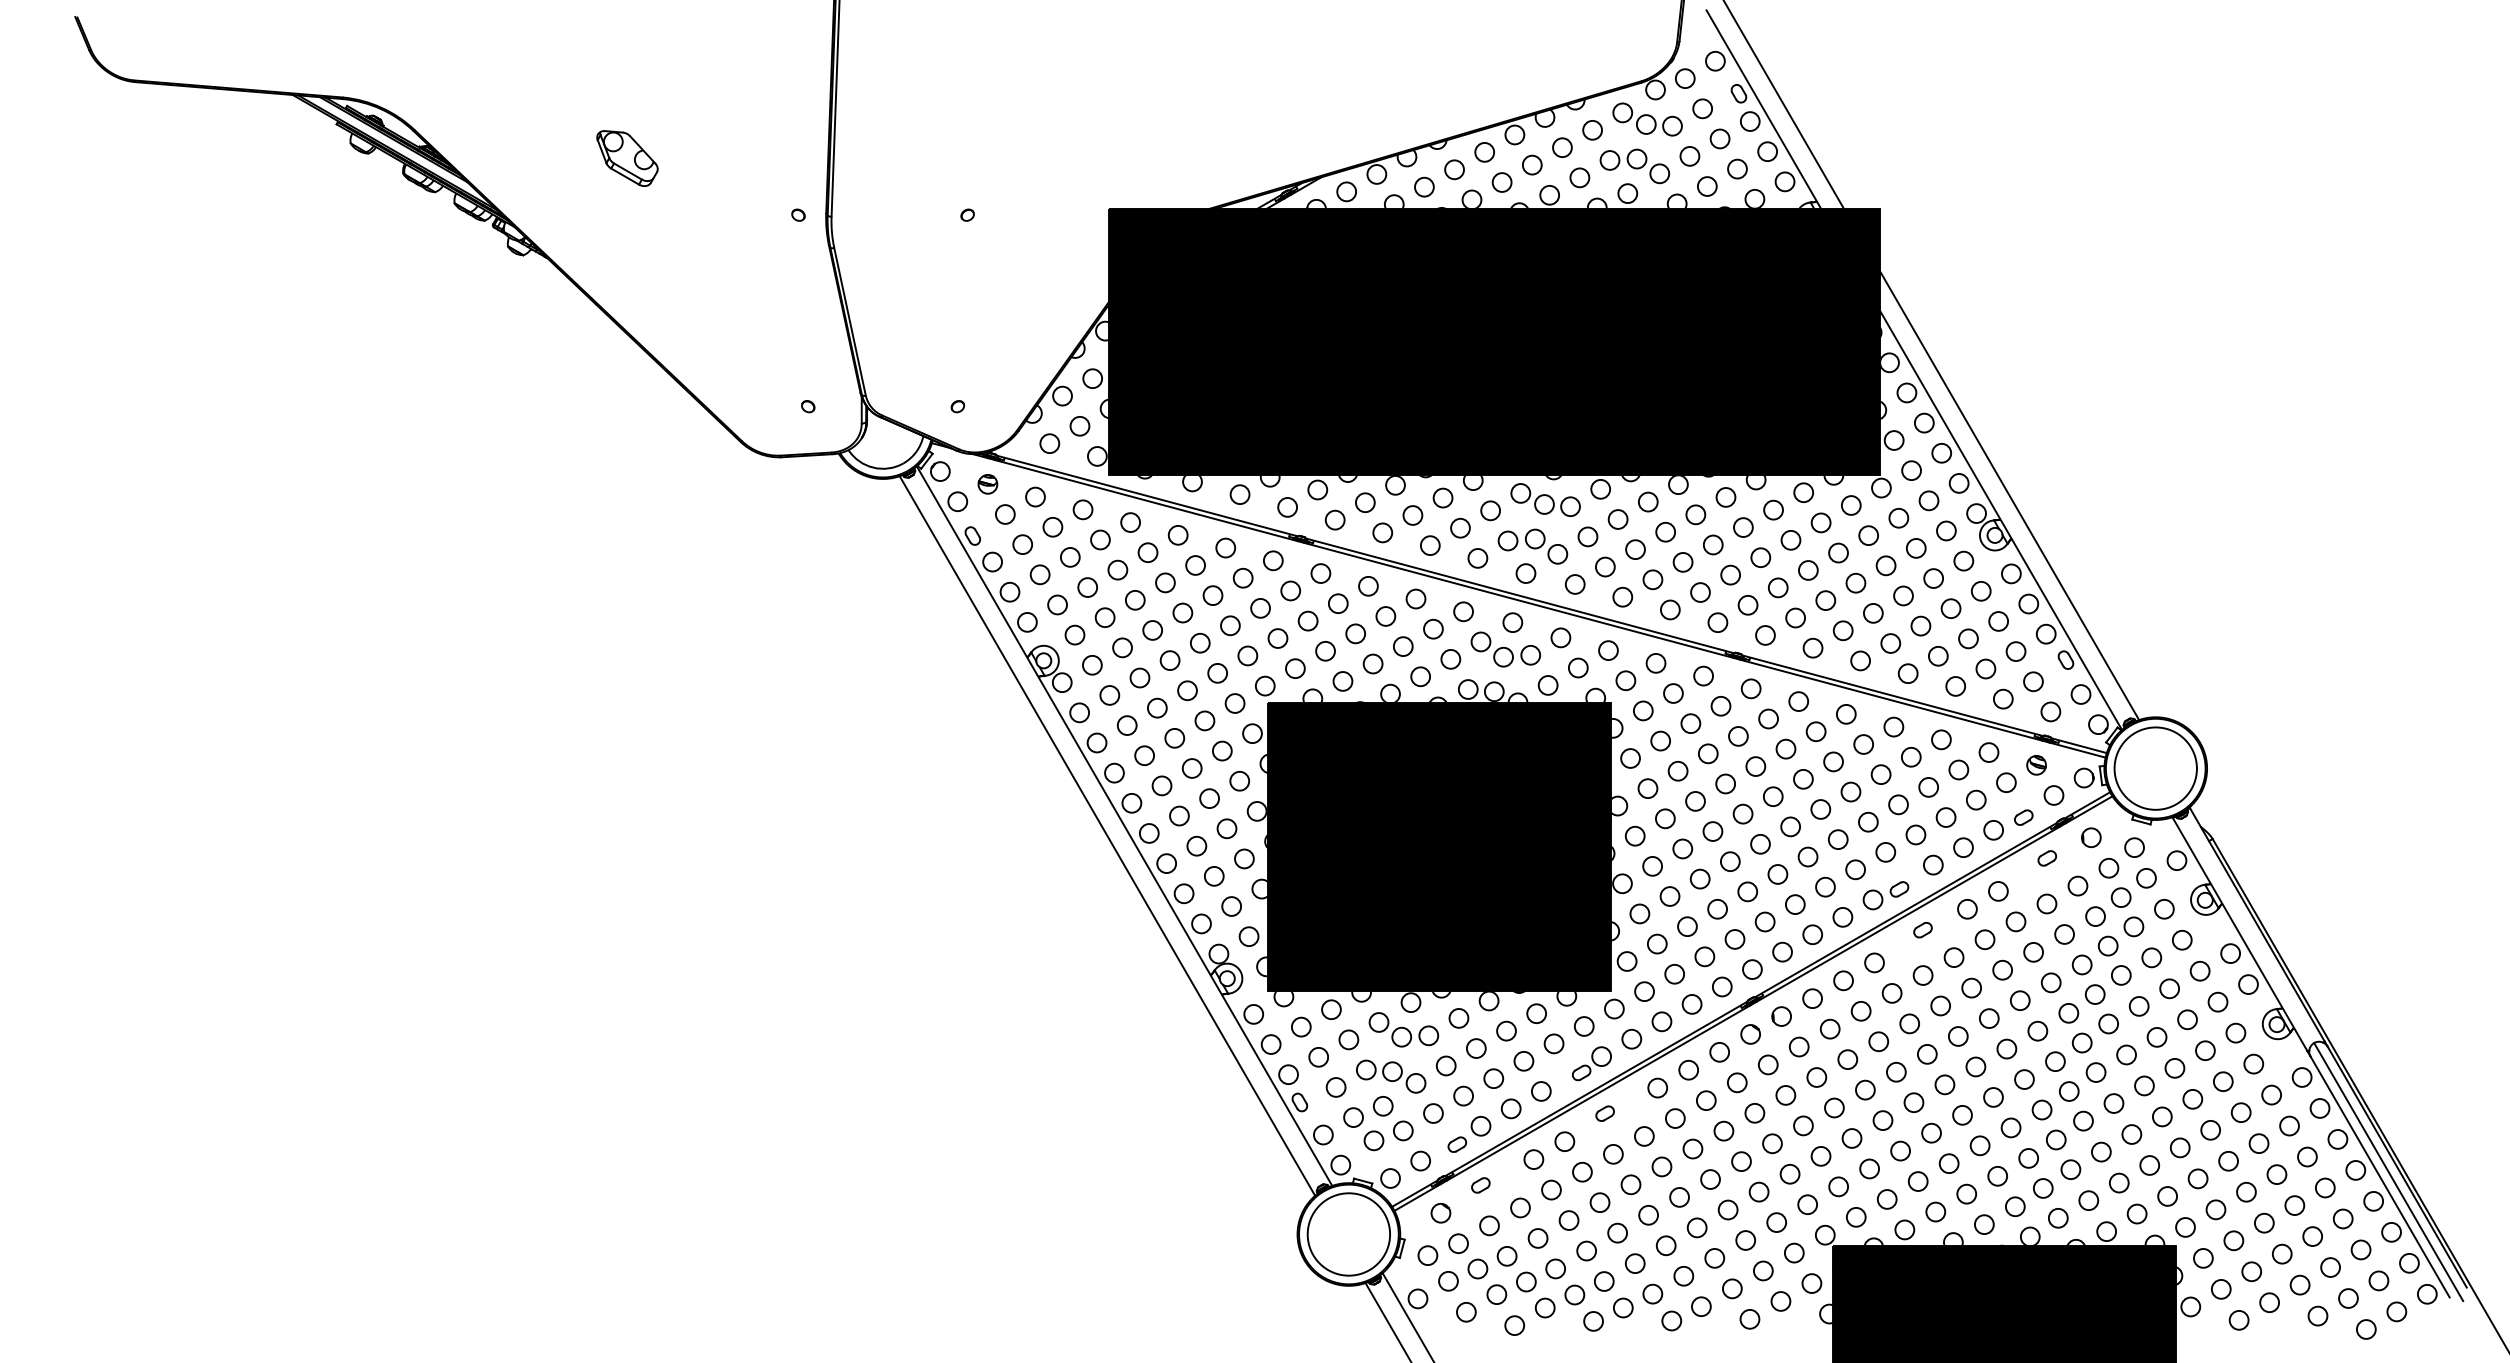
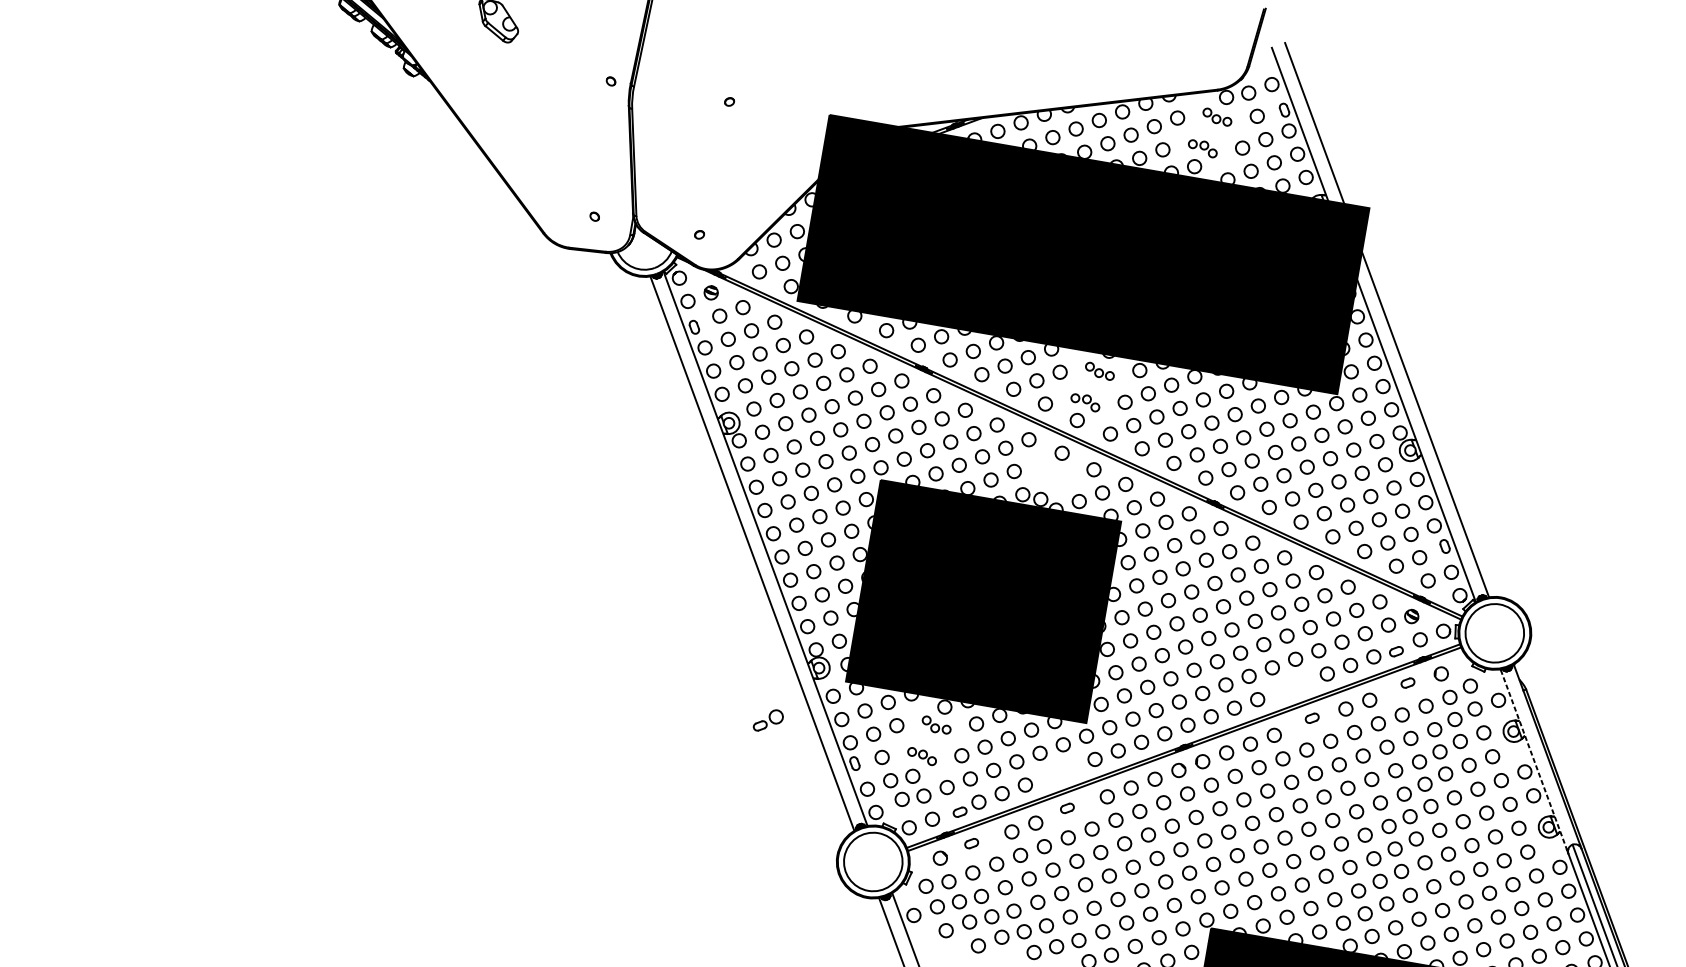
part: (1647, 119) -> (1217, 117), size x0.6
part: (1634, 166) -> (1202, 148), size x0.6
part: (1545, 499) -> (1099, 370), size x0.6
part: (1532, 546) -> (1085, 402), size x0.6
part: (1505, 649) -> (1053, 471), removed
part: (1885, 895) -> (1290, 689), removed
line: (2240, 934) -> (1534, 759), solid -> dashed
part: (1403, 1029) -> (936, 725), size x0.6
part: (1591, 1063) -> (768, 720), moved
part: (1391, 1076) -> (922, 756), size x0.6

